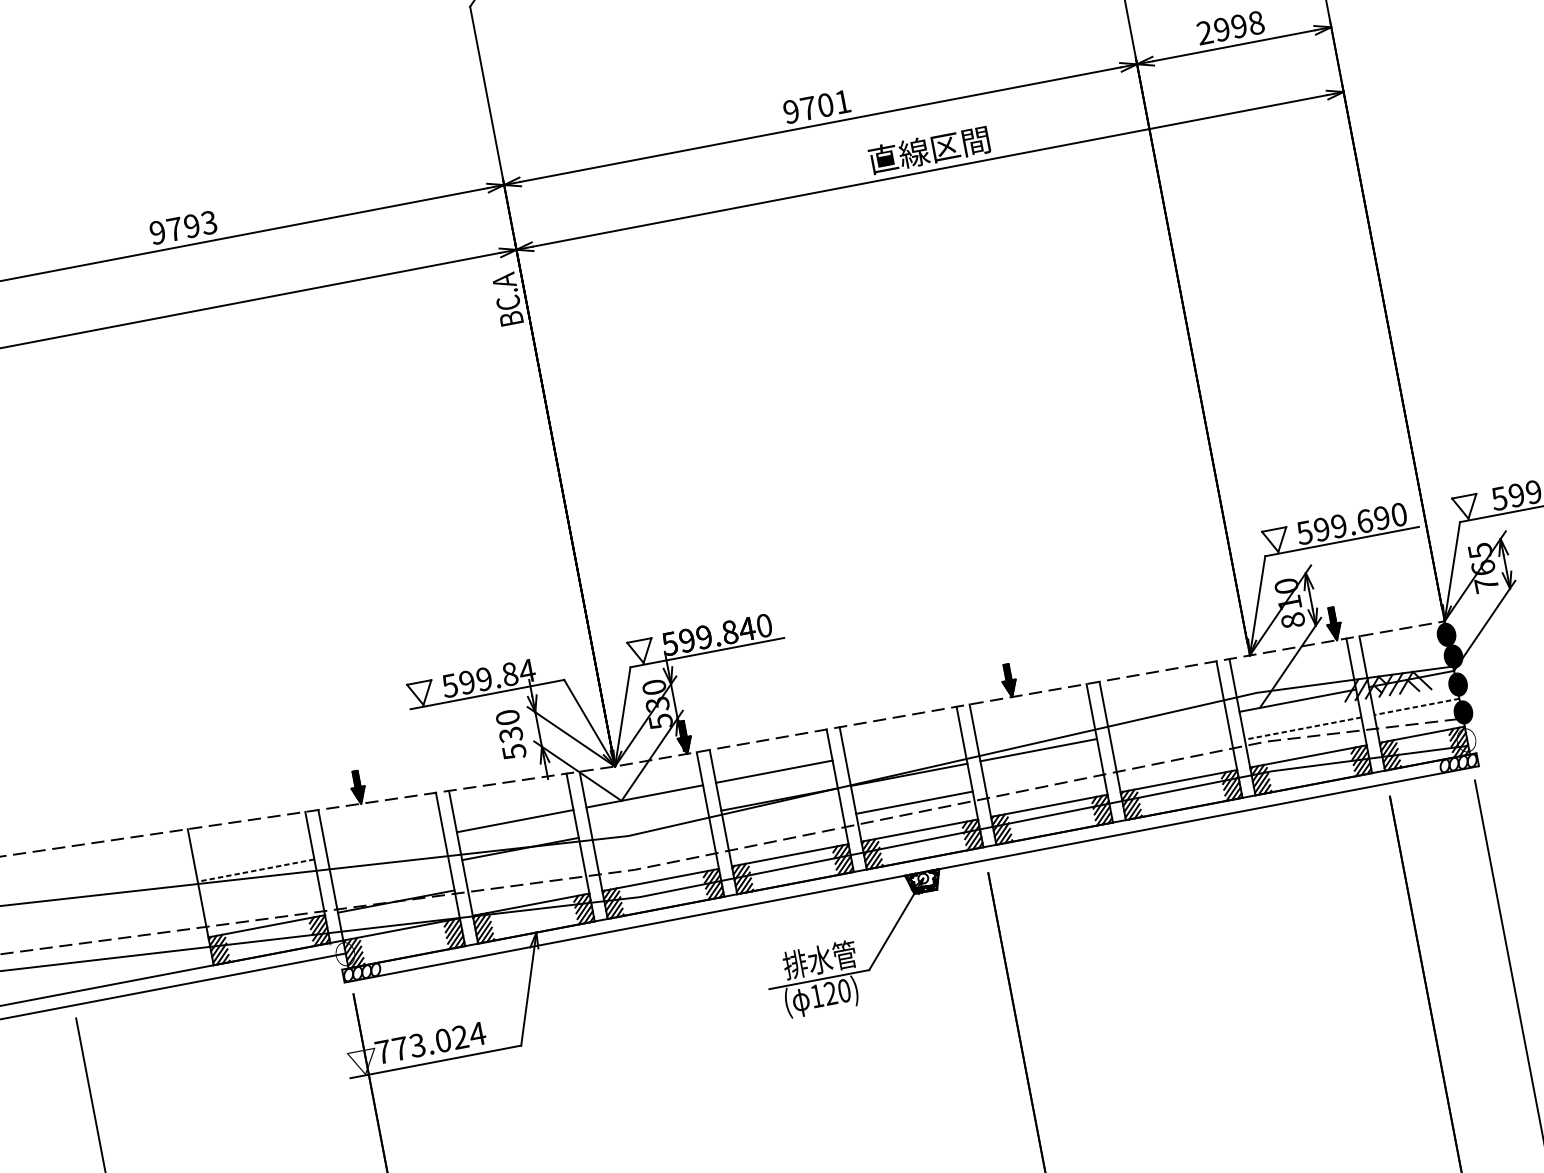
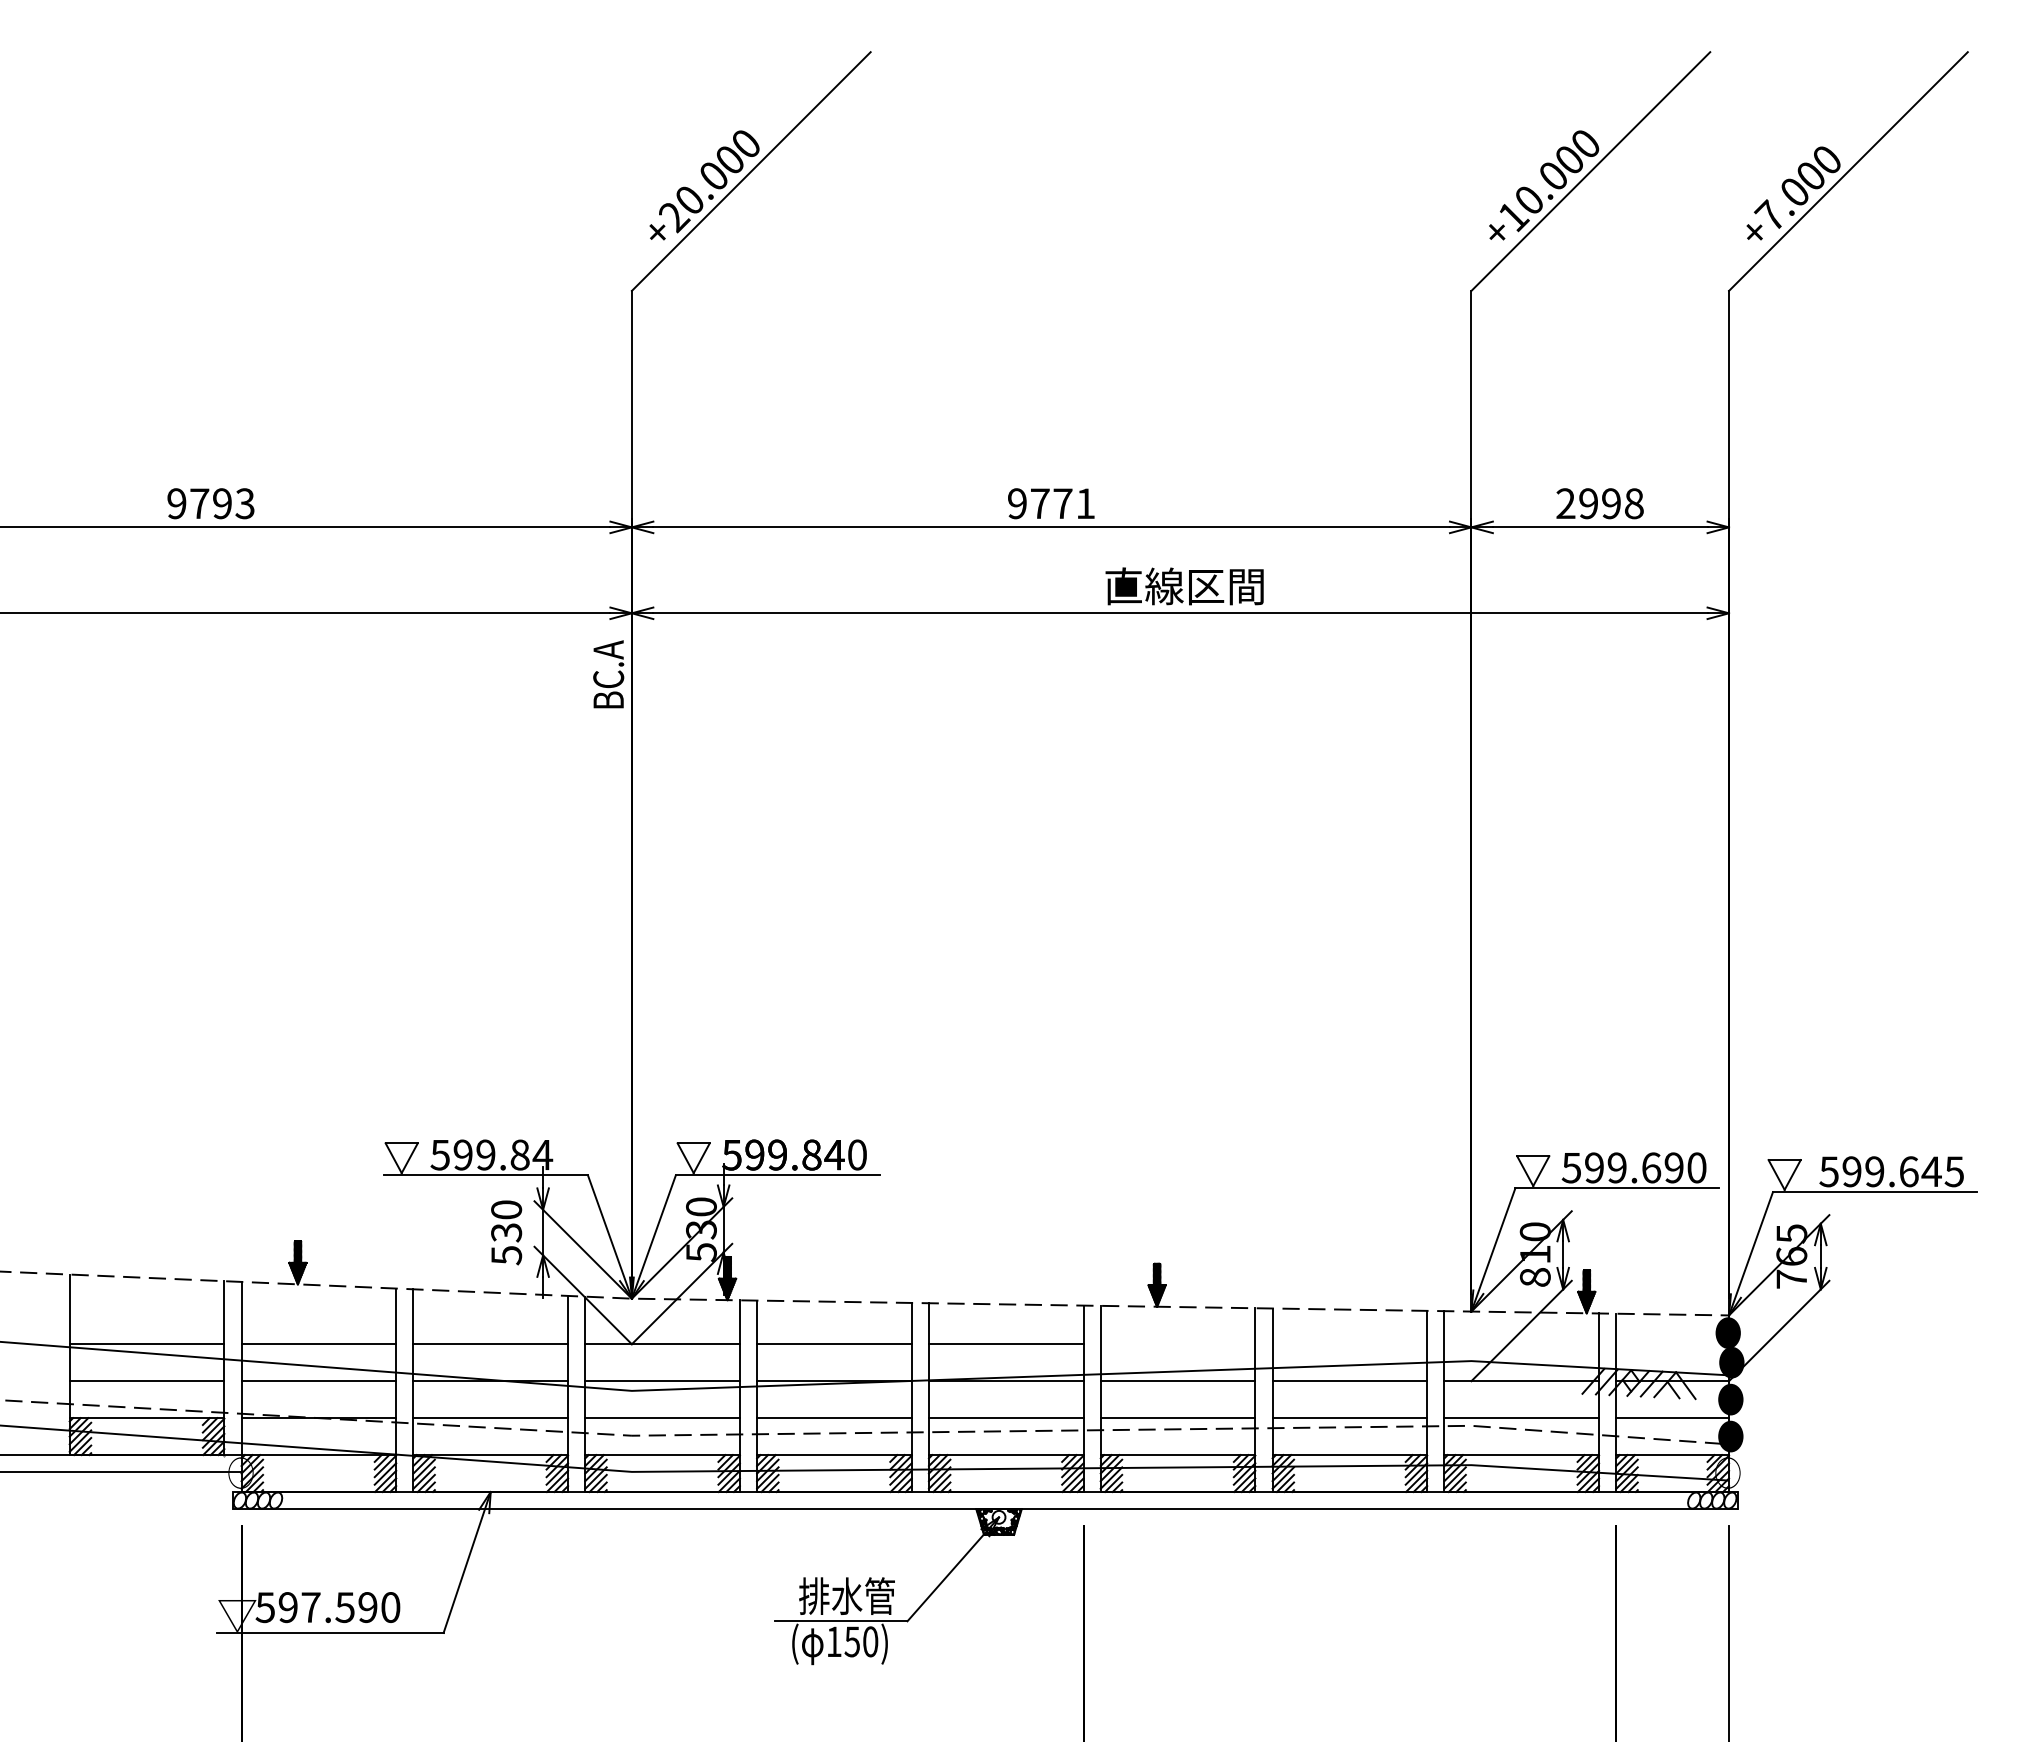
text: (825, 105) -> (1062, 503), 9701 -> 9771
line: (1416, 707) -> (1672, 1418), dashed -> solid
line: (1167, 725) -> (1349, 1381), added
line: (1302, 728) -> (1521, 1418), dashed -> solid
line: (903, 747) -> (1005, 1344), added
line: (1173, 753) -> (1349, 1418), added
line: (1043, 778) -> (1177, 1418), added
line: (650, 824) -> (662, 1381), added
line: (785, 827) -> (834, 1418), added
line: (385, 846) -> (318, 1344), added
line: (655, 852) -> (662, 1418), added
line: (255, 870) -> (146, 1344), dashed -> solid
line: (390, 874) -> (318, 1381), added
line: (525, 877) -> (490, 1418), added
line: (261, 898) -> (146, 1381), added
text: (829, 993) -> (851, 1641), 120) -> 150)
text: (430, 1043) -> (327, 1607), 773.024 -> 597.590

